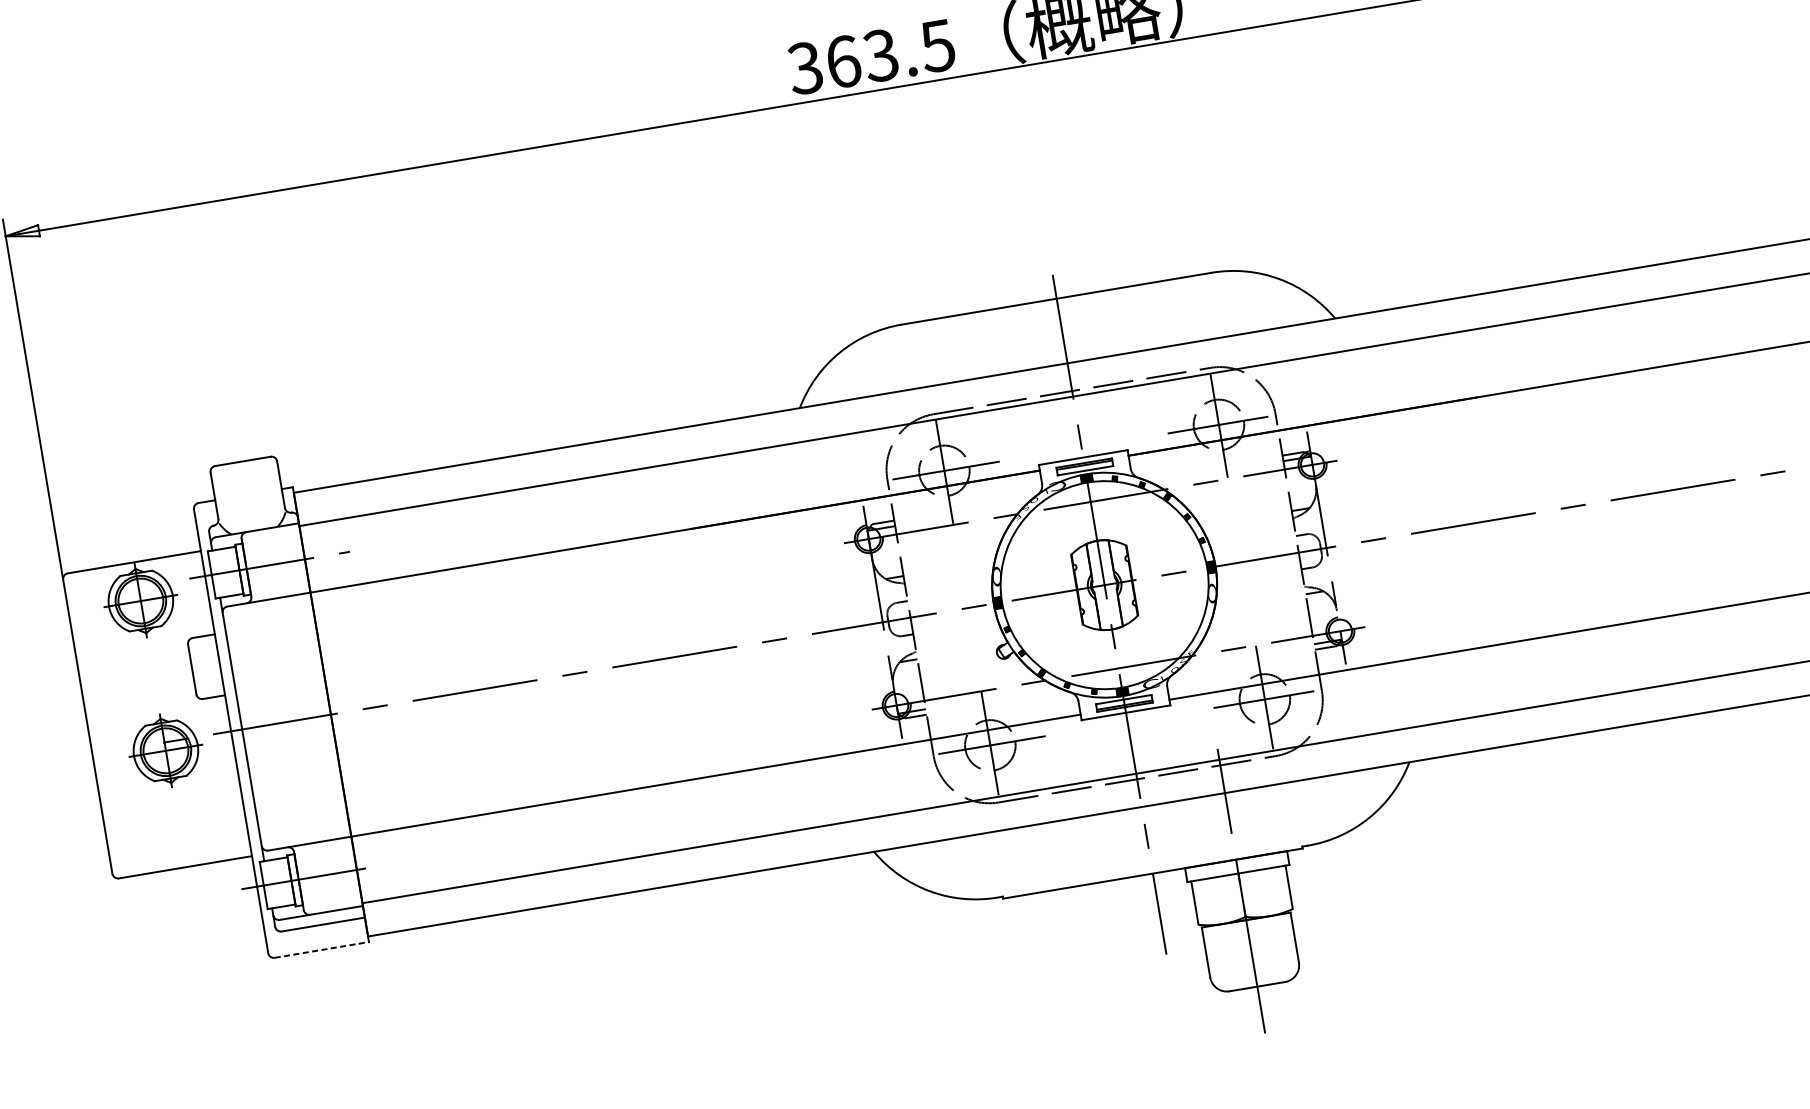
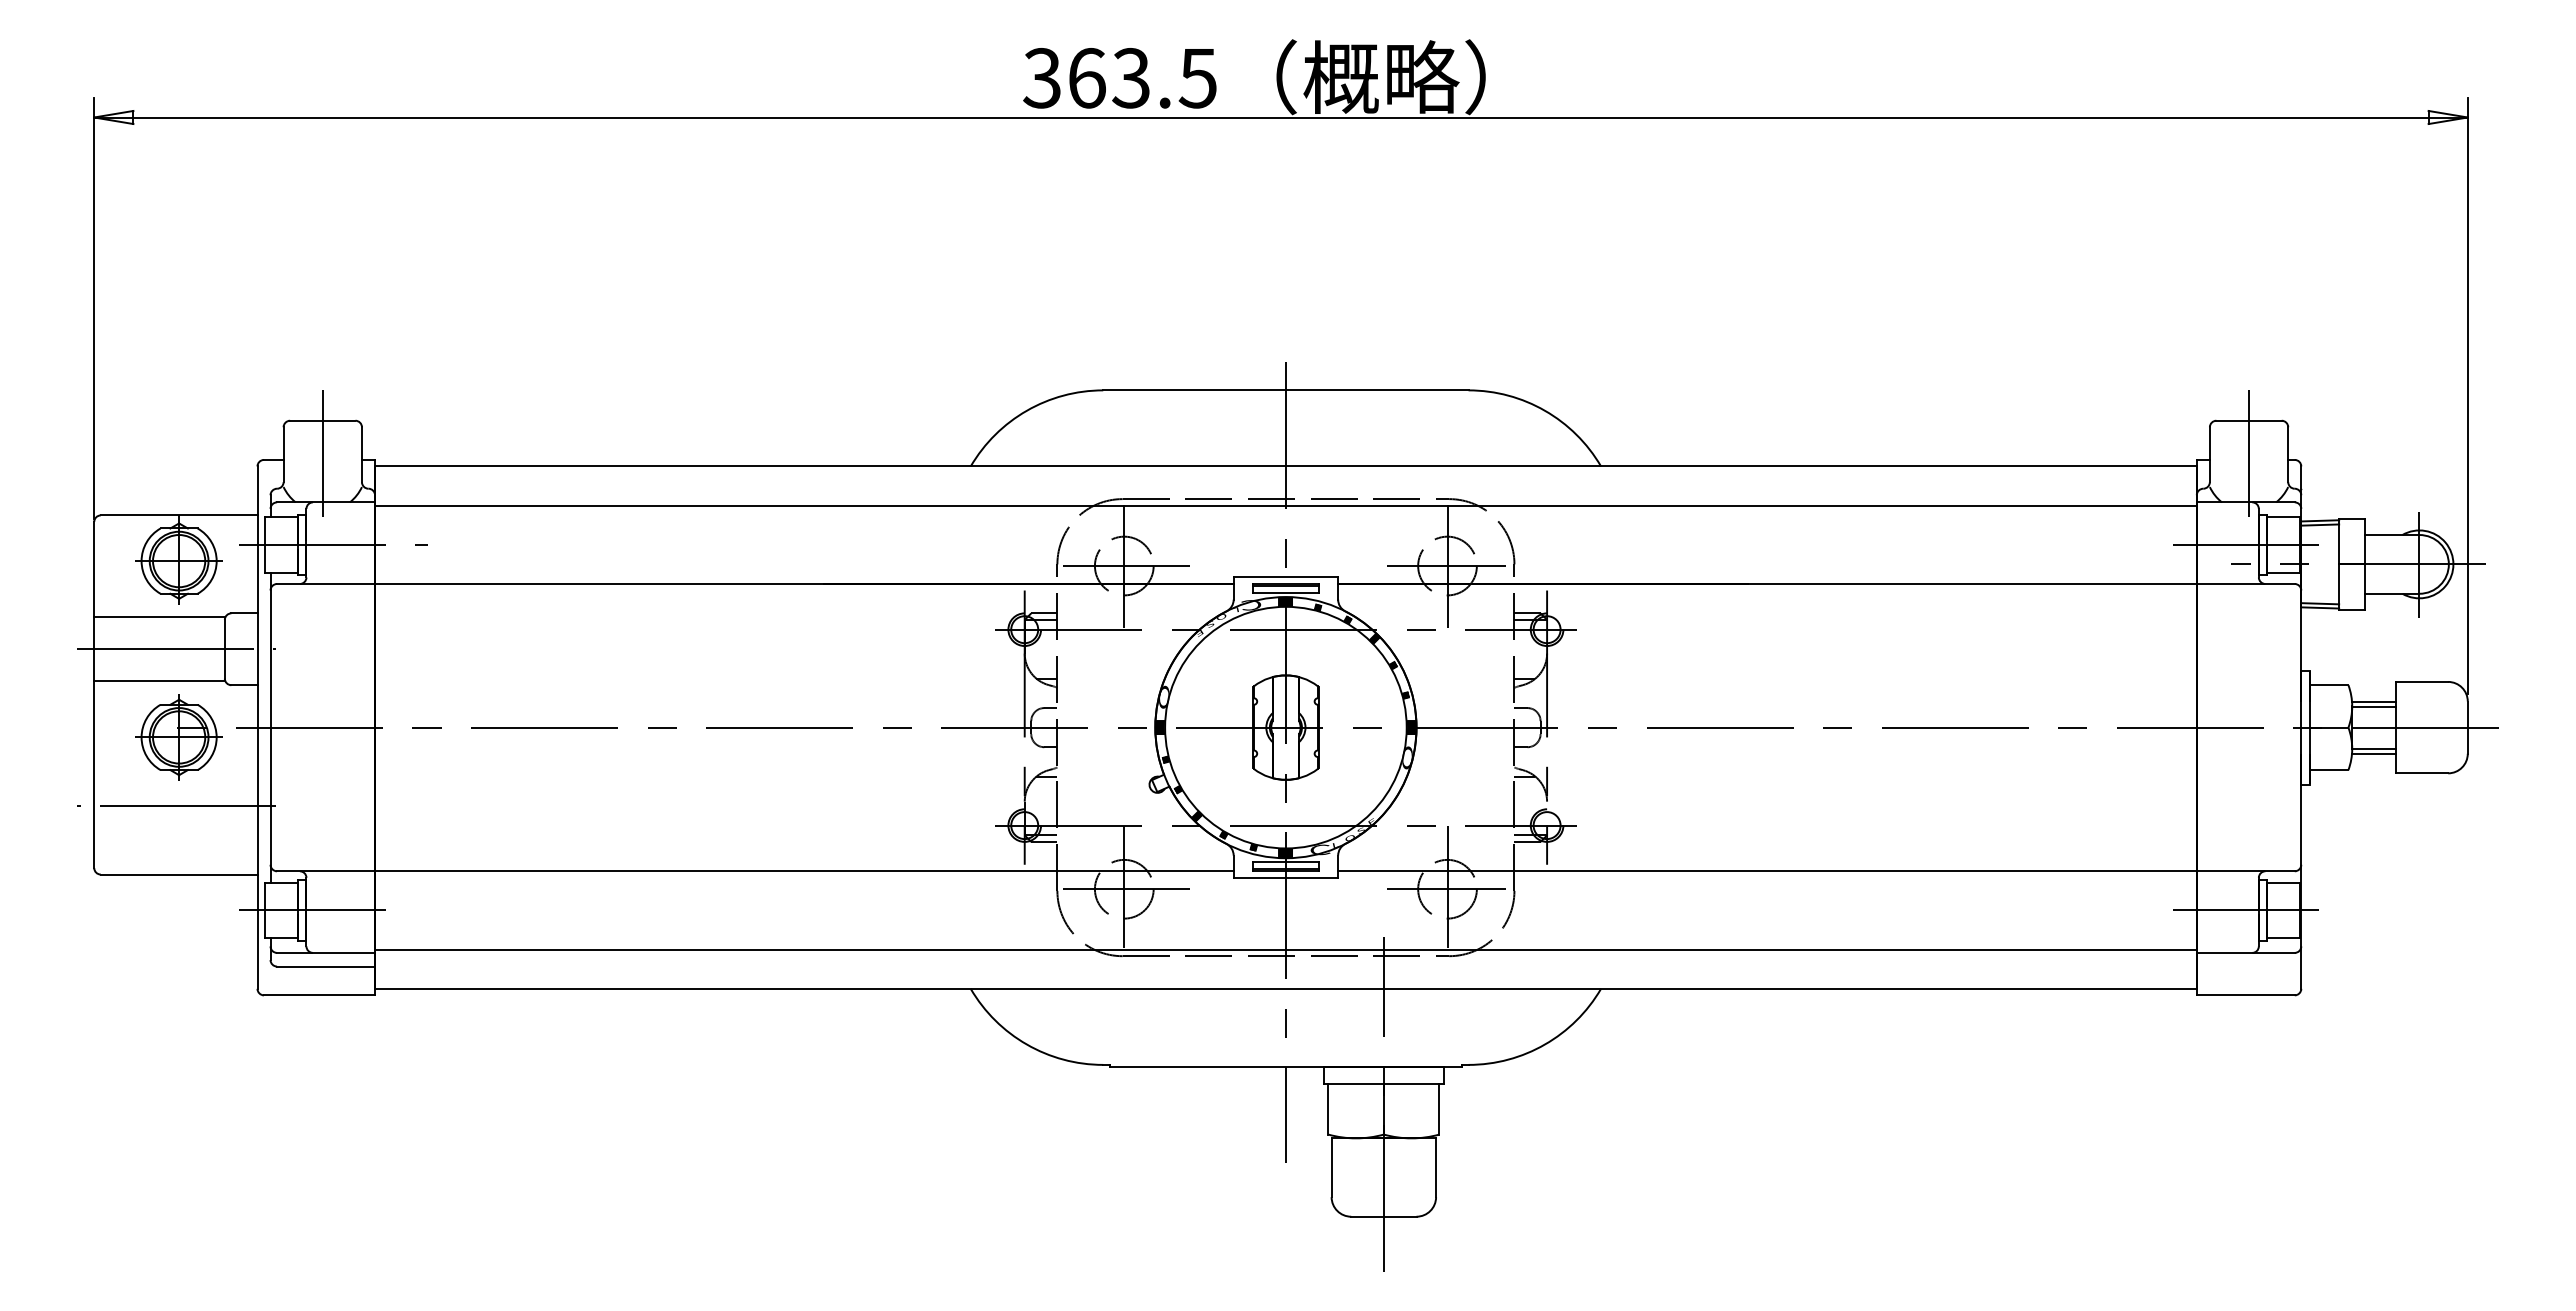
line: (247, 488) -> (322, 452), added
line: (132, 651) -> (159, 617), added
line: (151, 676) -> (176, 649), added
line: (141, 706) -> (159, 681), added
line: (173, 809) -> (176, 806), added
line: (322, 949) -> (320, 995), dashed -> solid

